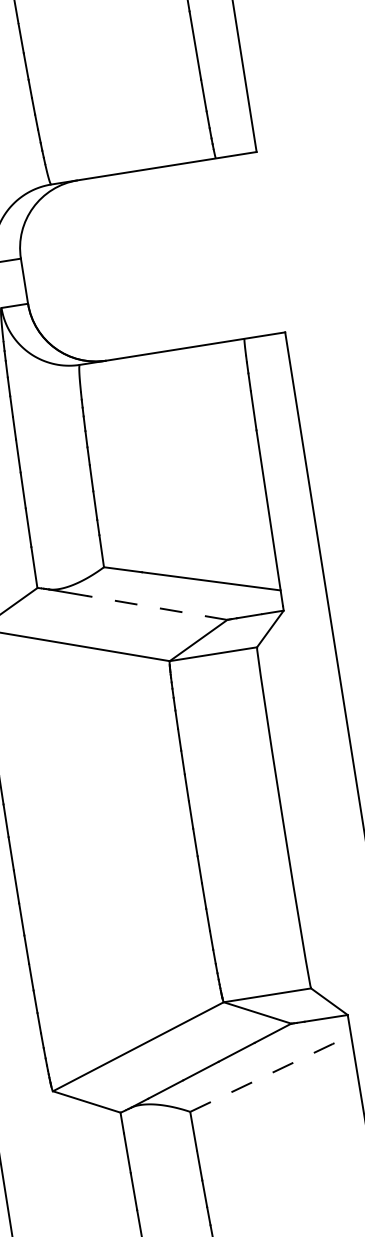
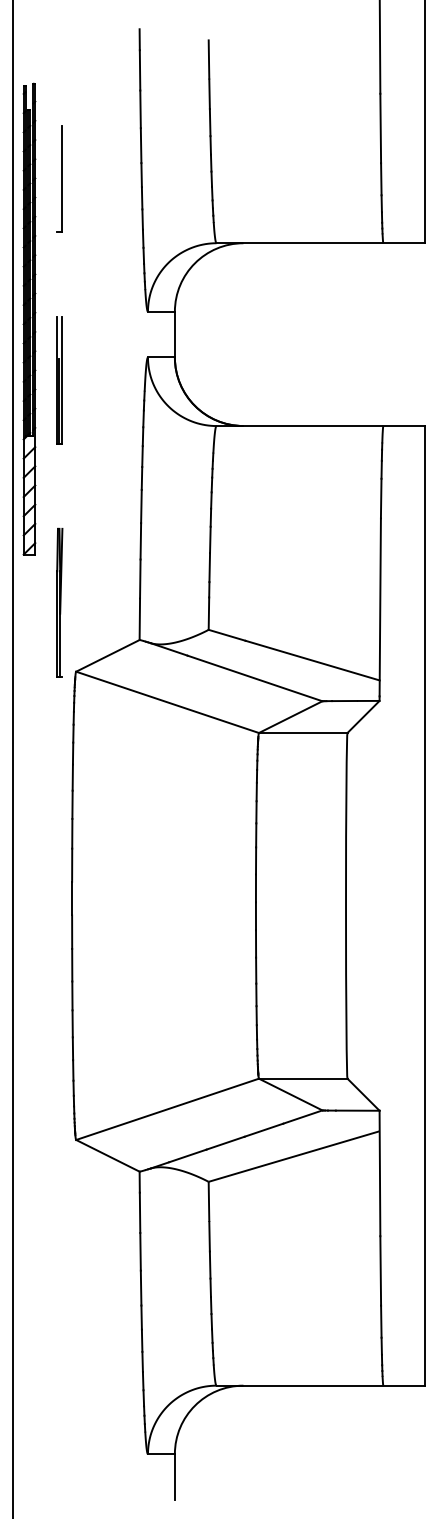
line: (156, 608) -> (254, 678), dashed -> solid
line: (270, 1073) -> (294, 1156), dashed -> solid

